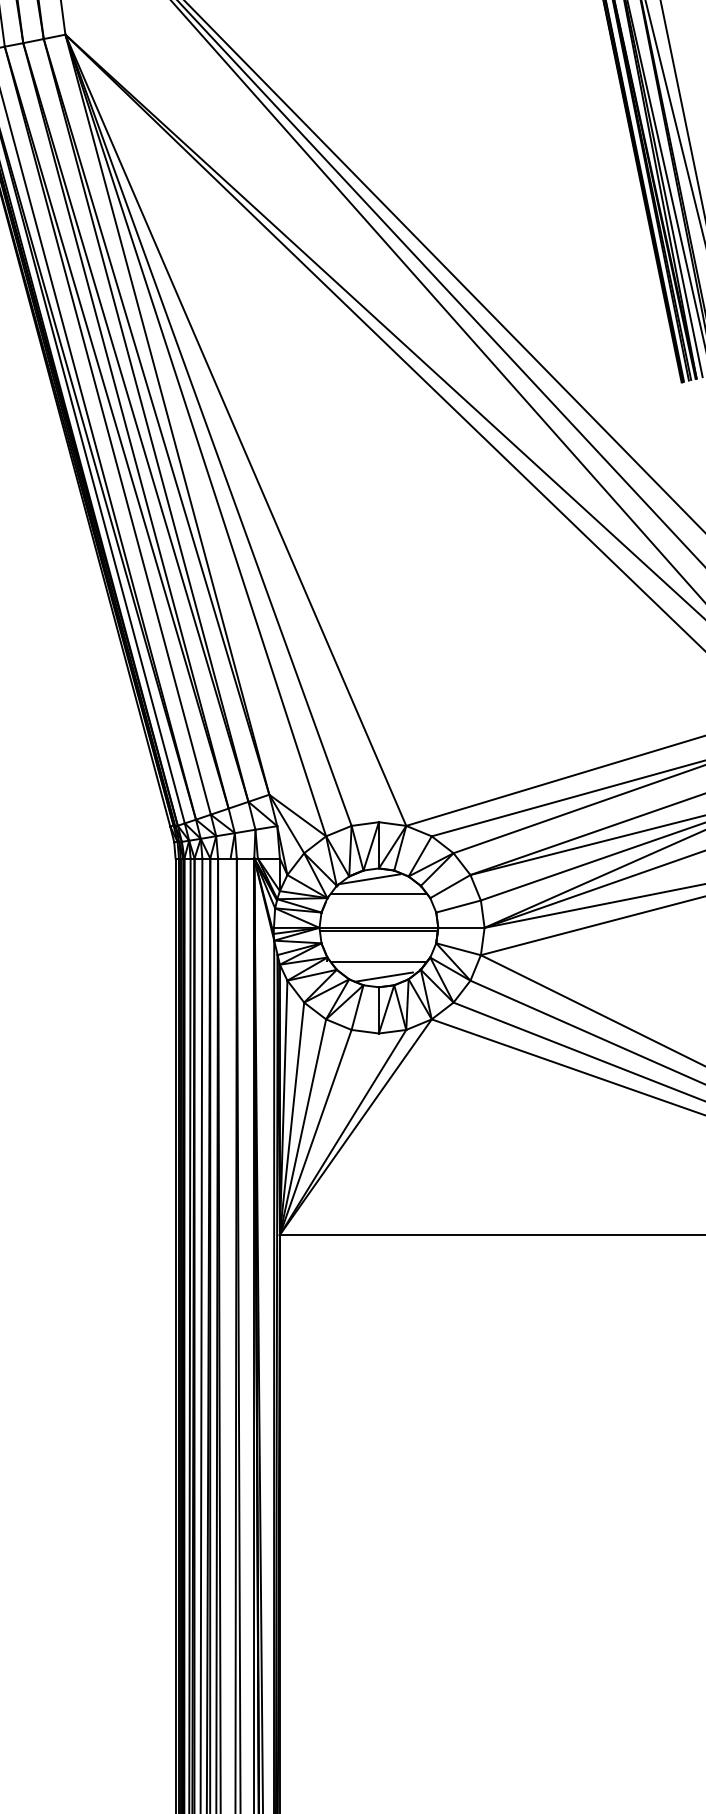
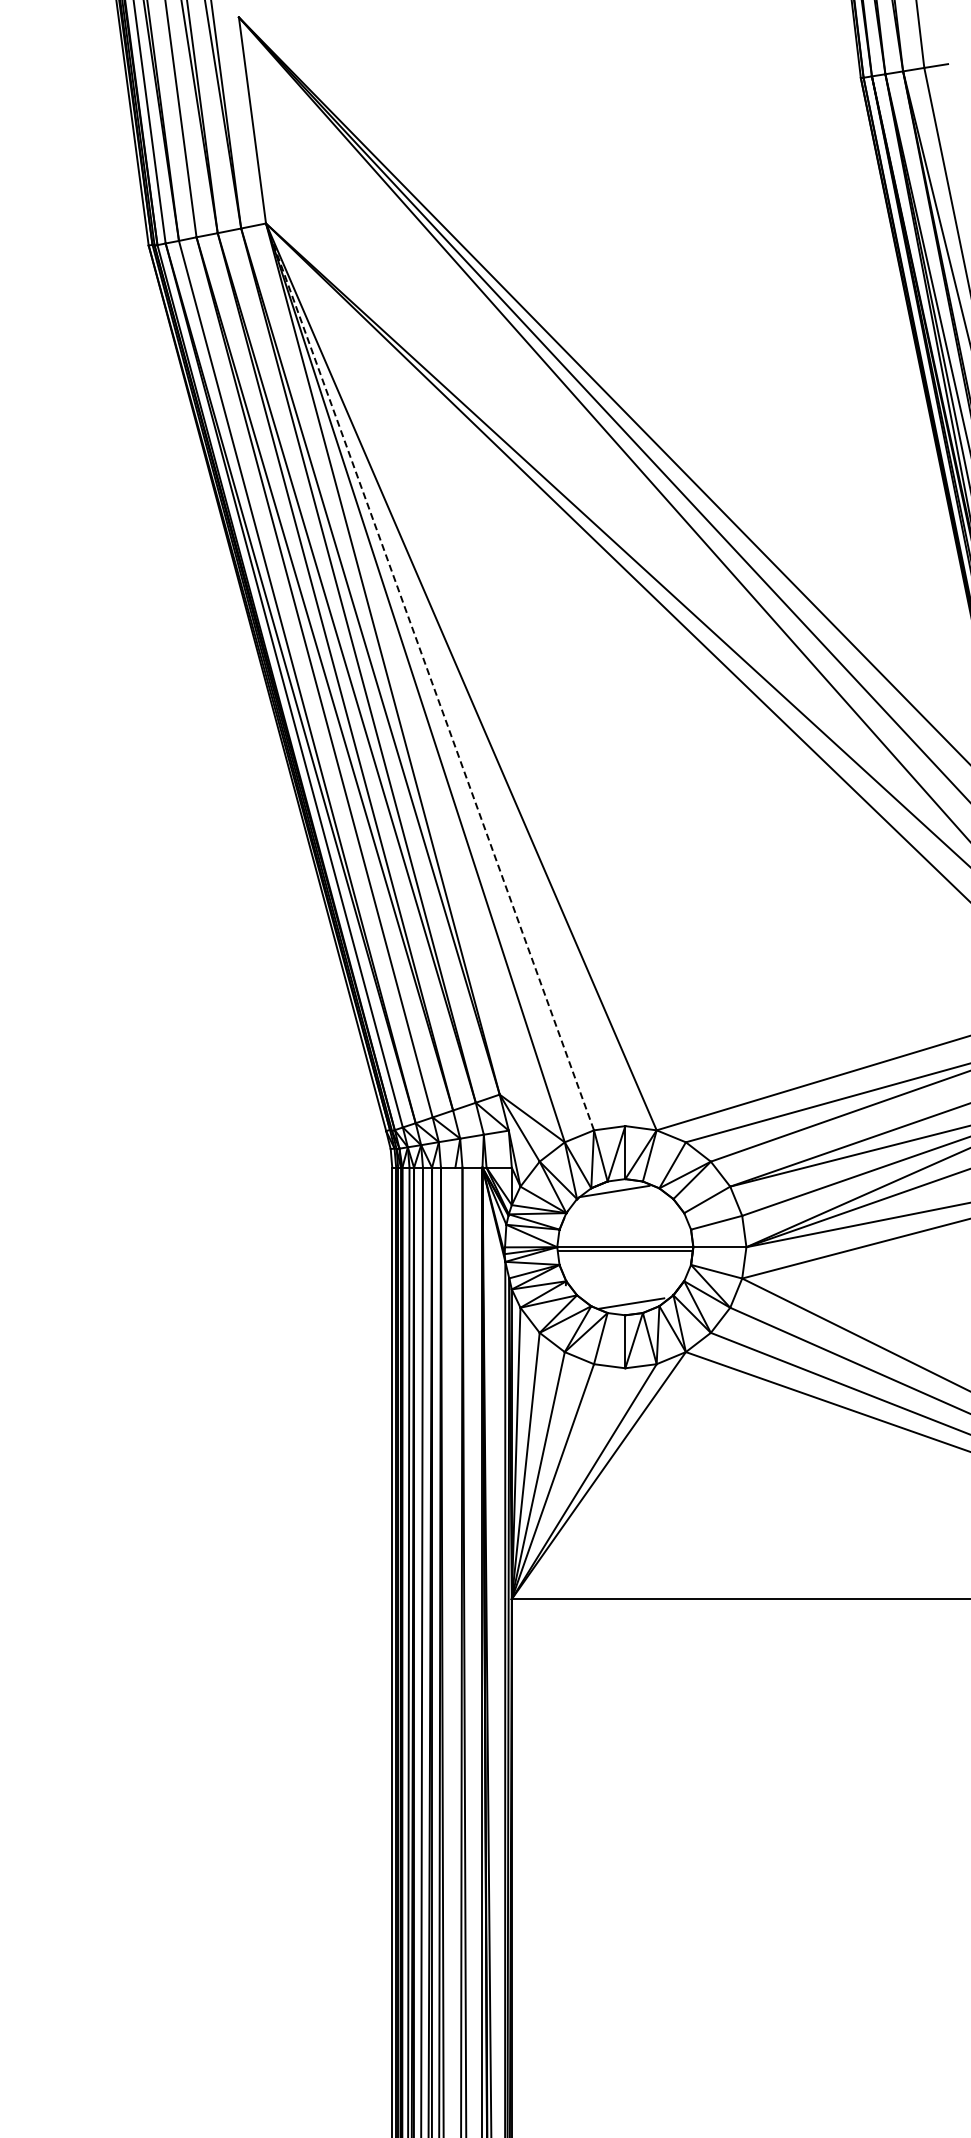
line: (208, 430) -> (430, 677), solid -> dashed
line: (379, 894) -> (625, 1208), removed
line: (378, 962) -> (624, 1286), removed

